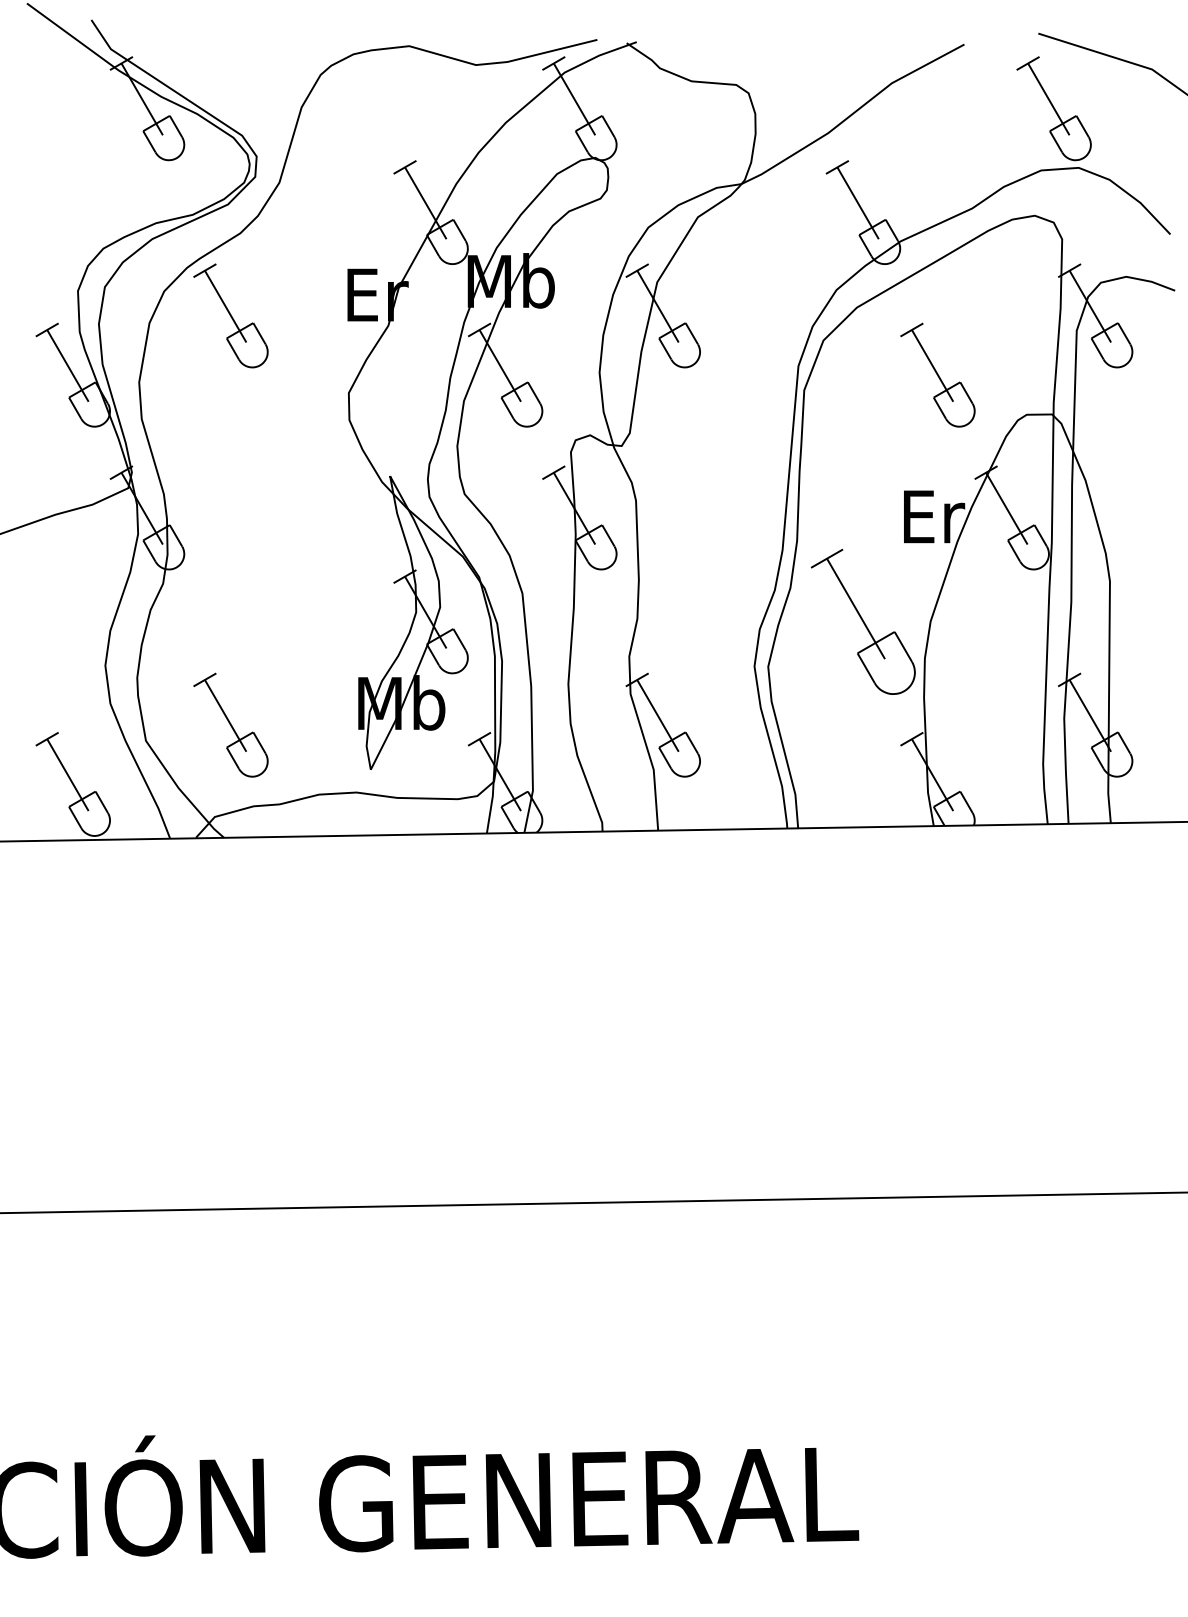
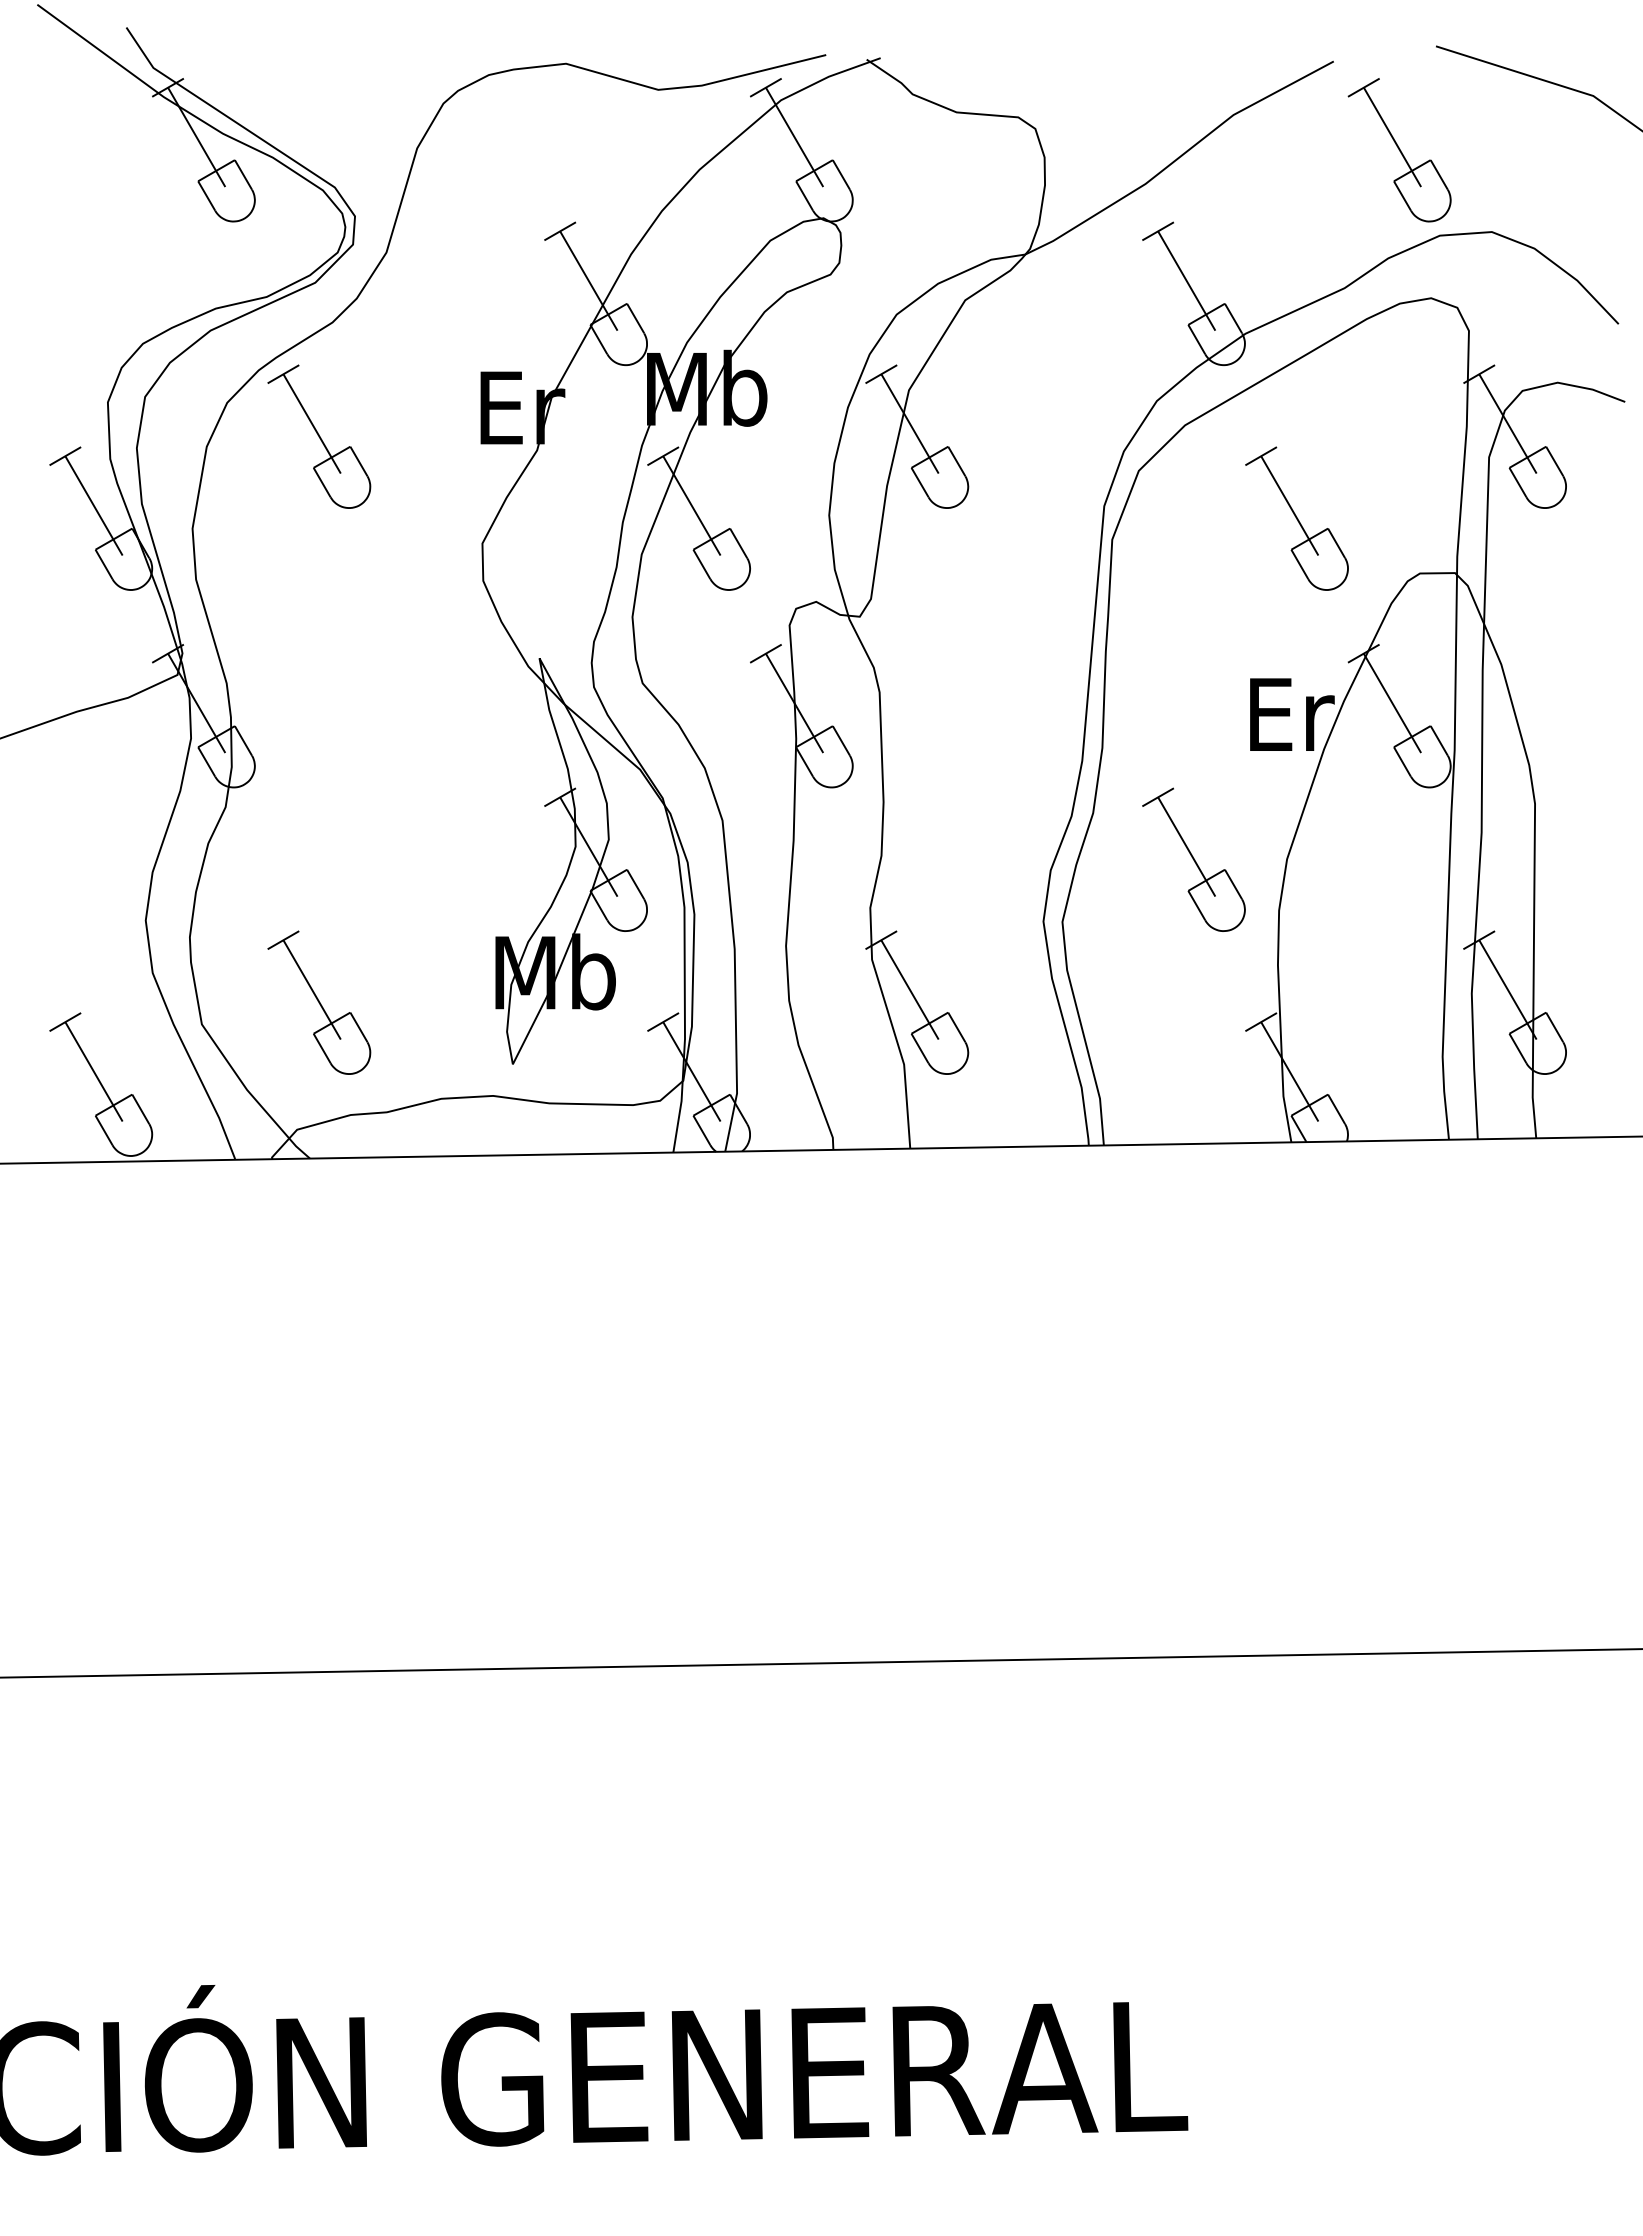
part: (1053, 108) -> (1399, 150), moved
part: (862, 621) -> (1193, 859), size x0.71

